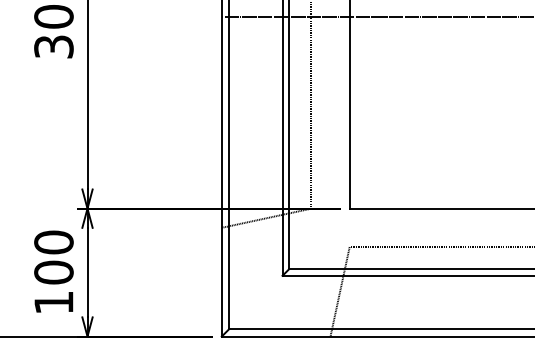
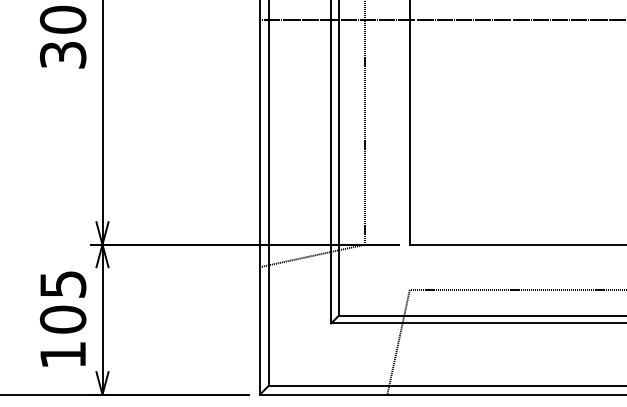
text: (53, 242) -> (62, 284), 100 -> 105

